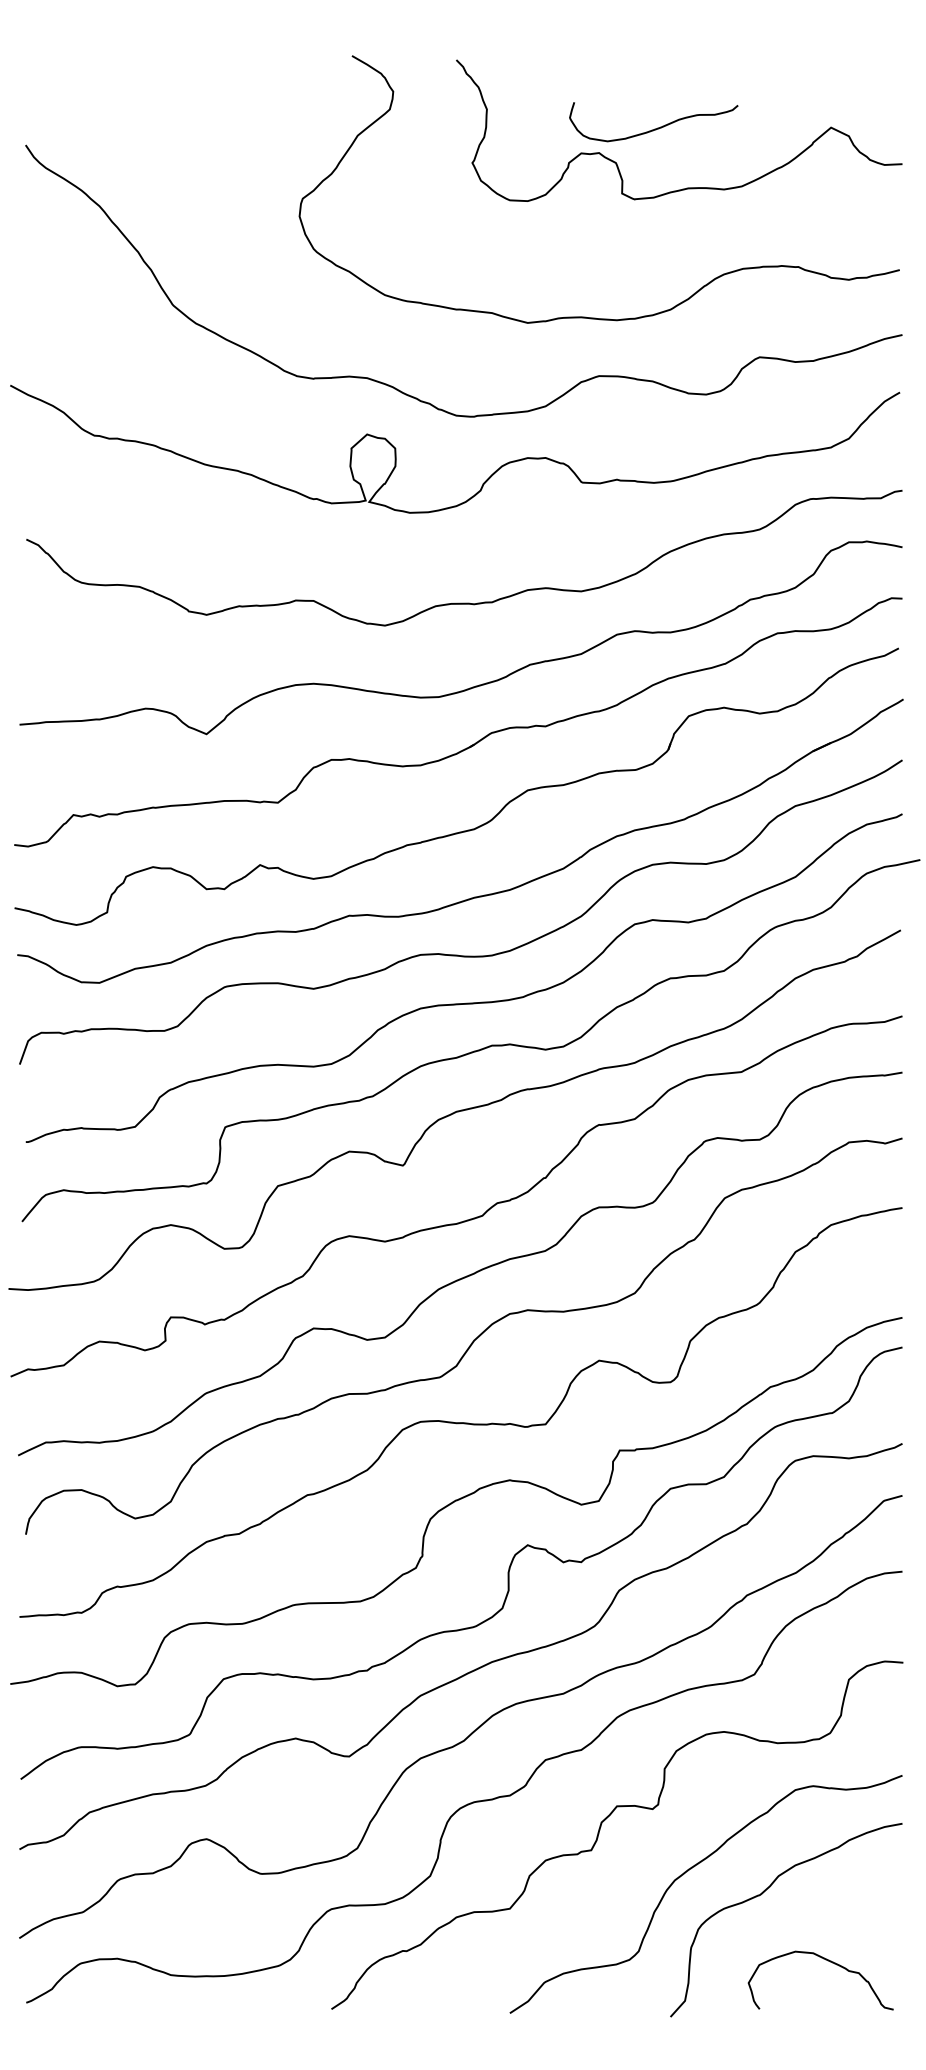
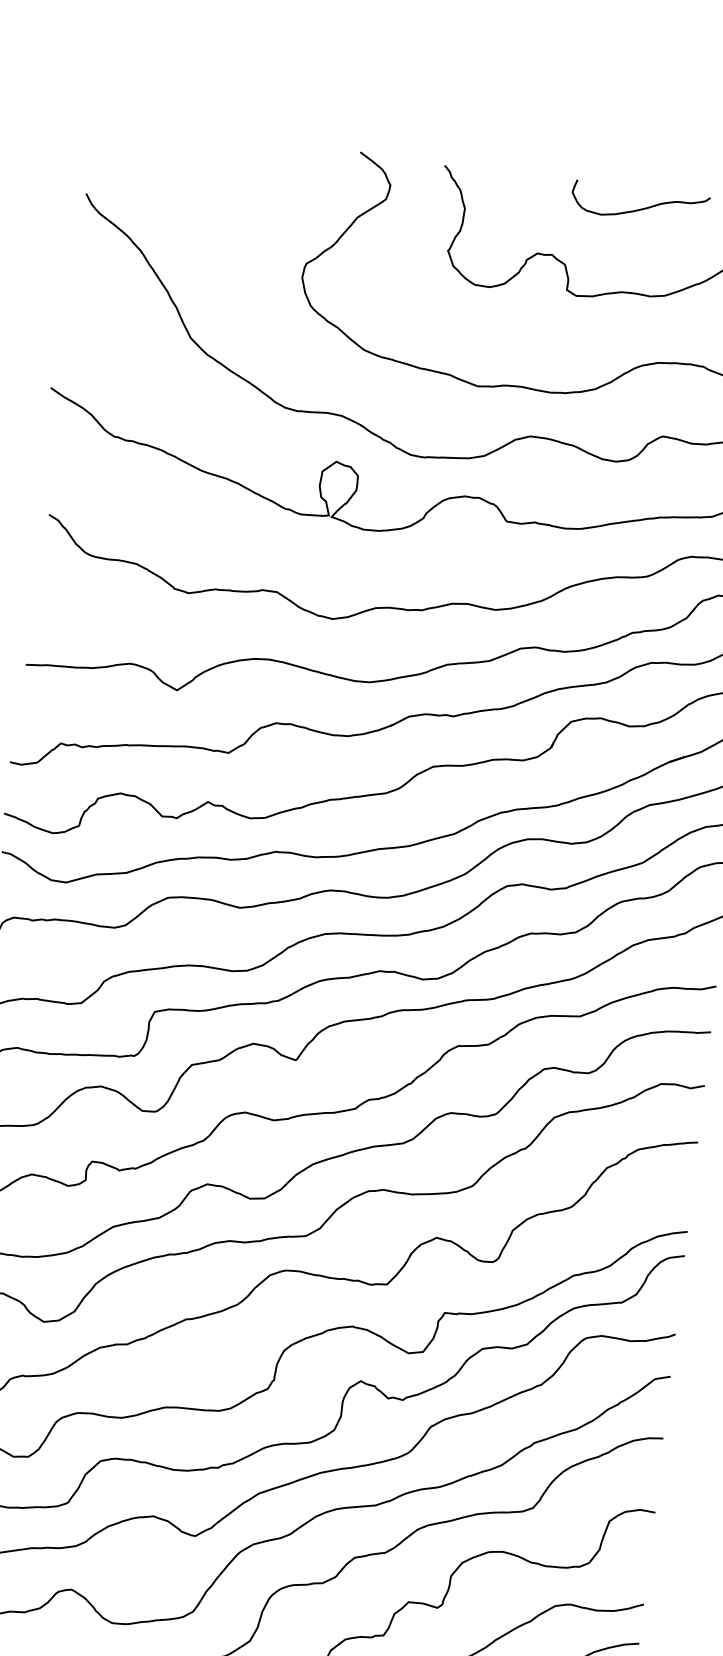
curve: (654, 128) -> (640, 208), moved

